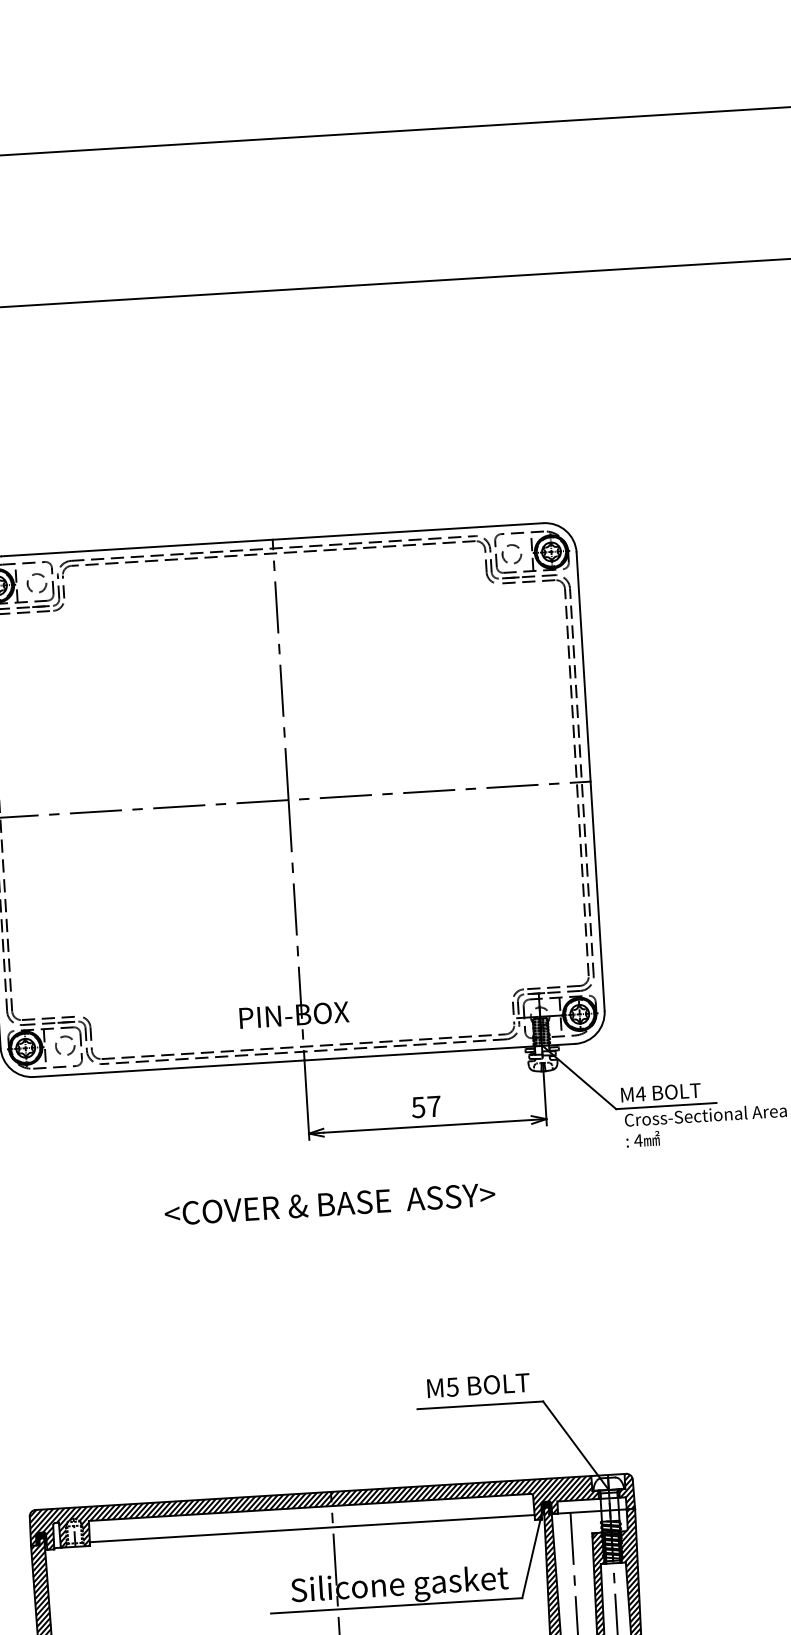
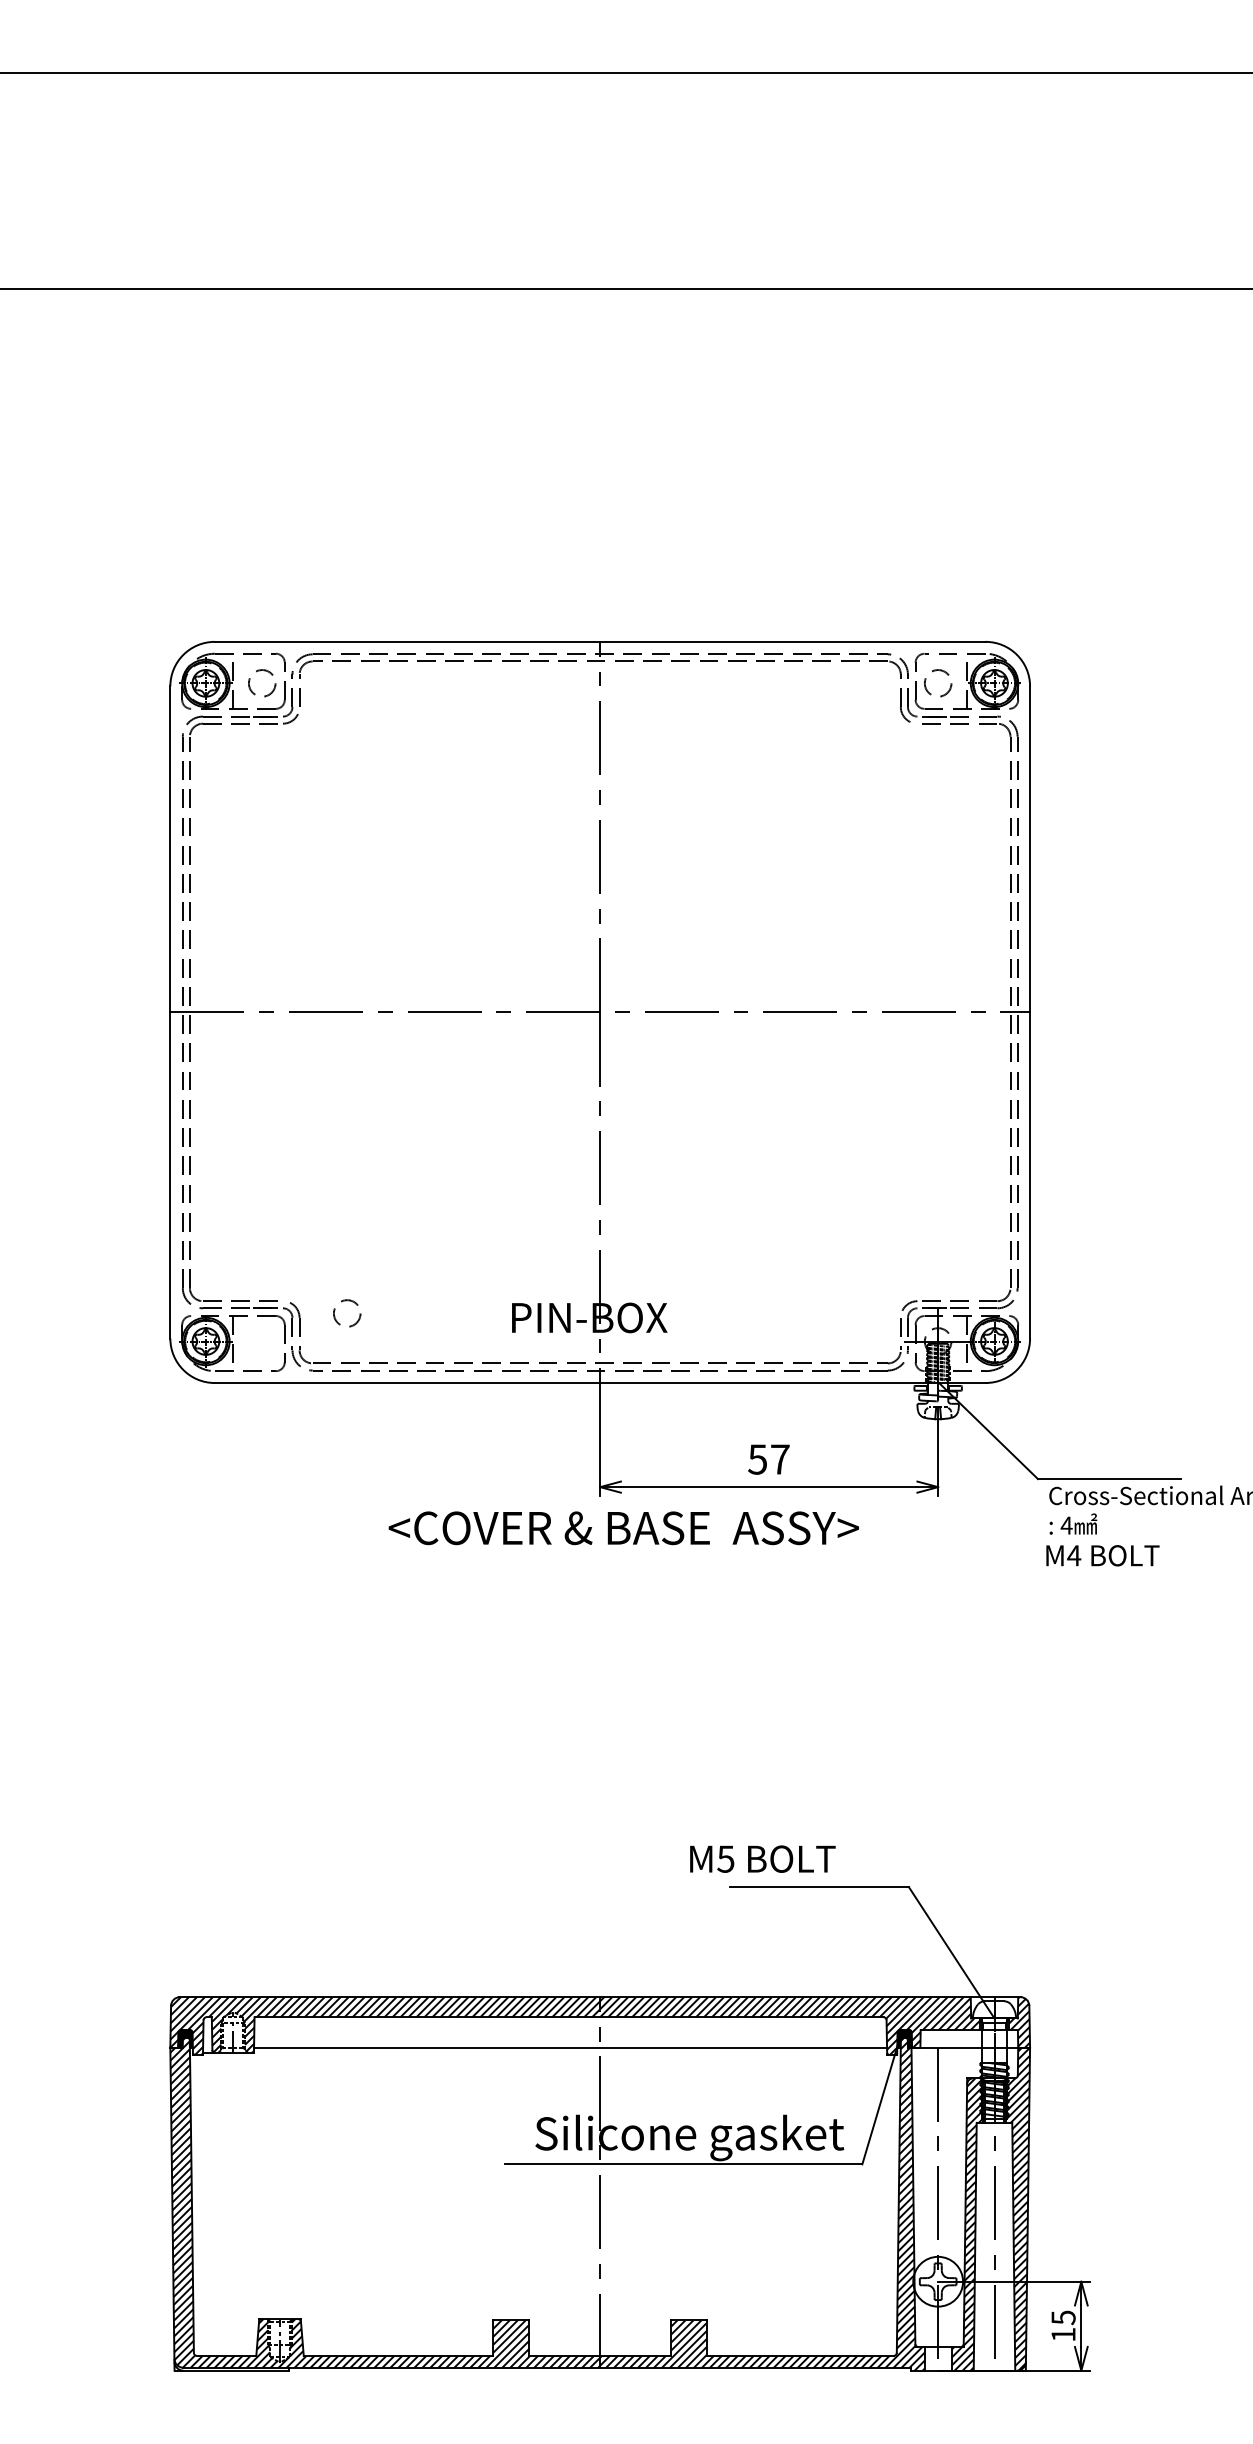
circle: (65, 1045) -> (347, 1313), moved
text: (660, 1092) -> (1102, 1555), moved
text: (329, 1204) -> (623, 1528), moved
text: (478, 1385) -> (762, 1858), moved

